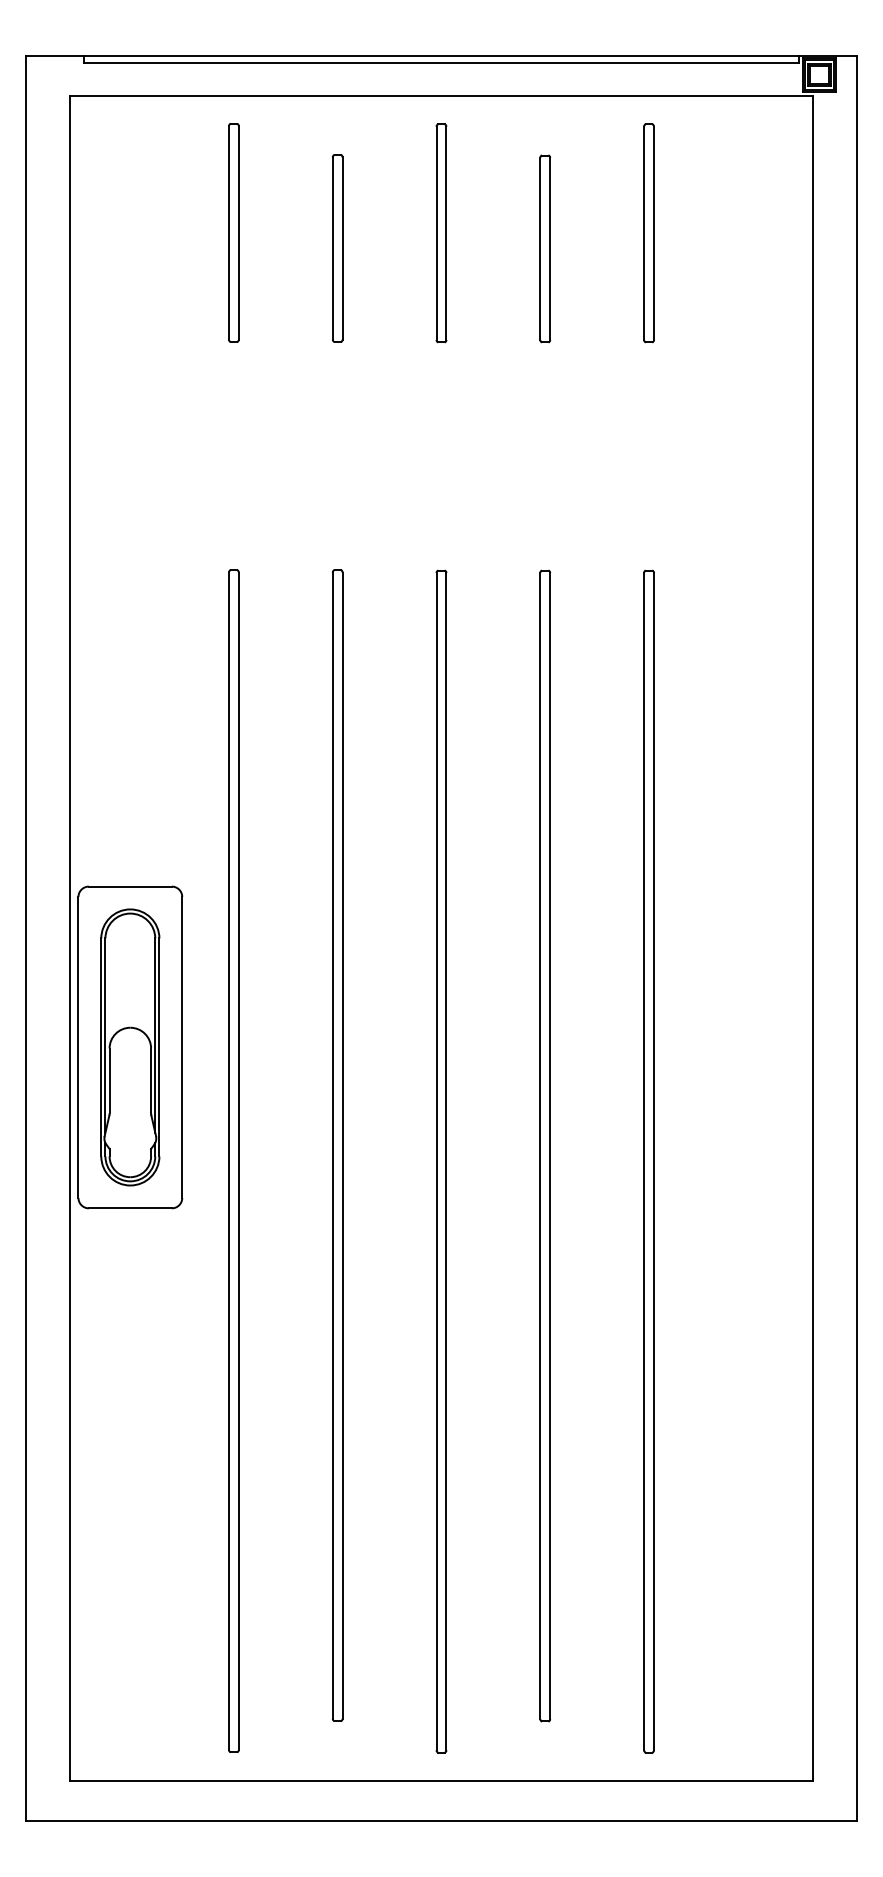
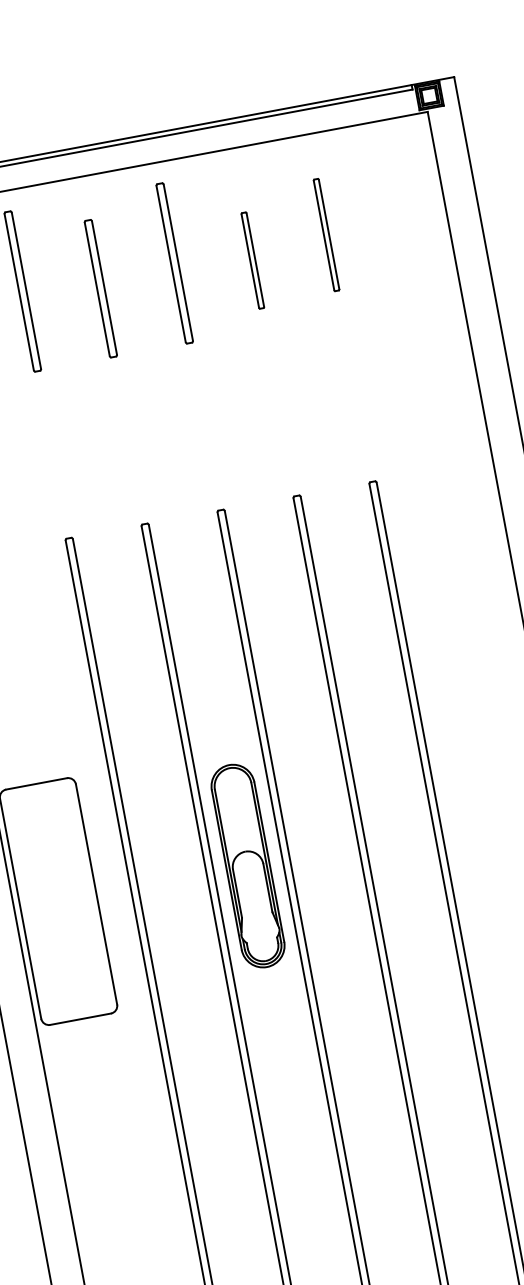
part: (648, 233) -> (326, 235), size x0.7
part: (545, 248) -> (252, 260), size x0.7
part: (130, 1047) -> (248, 866), moved

